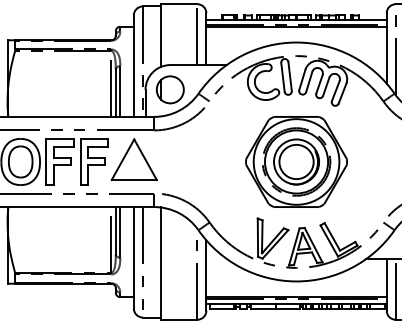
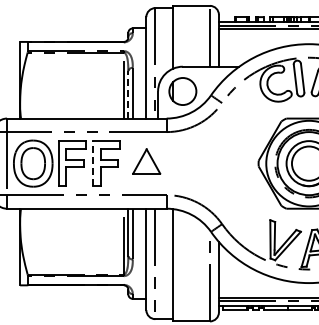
line: (115, 93) -> (128, 95), solid -> dashed
part: (133, 159) -> (146, 161), size x0.6
line: (80, 161) -> (93, 163), solid -> dashed

